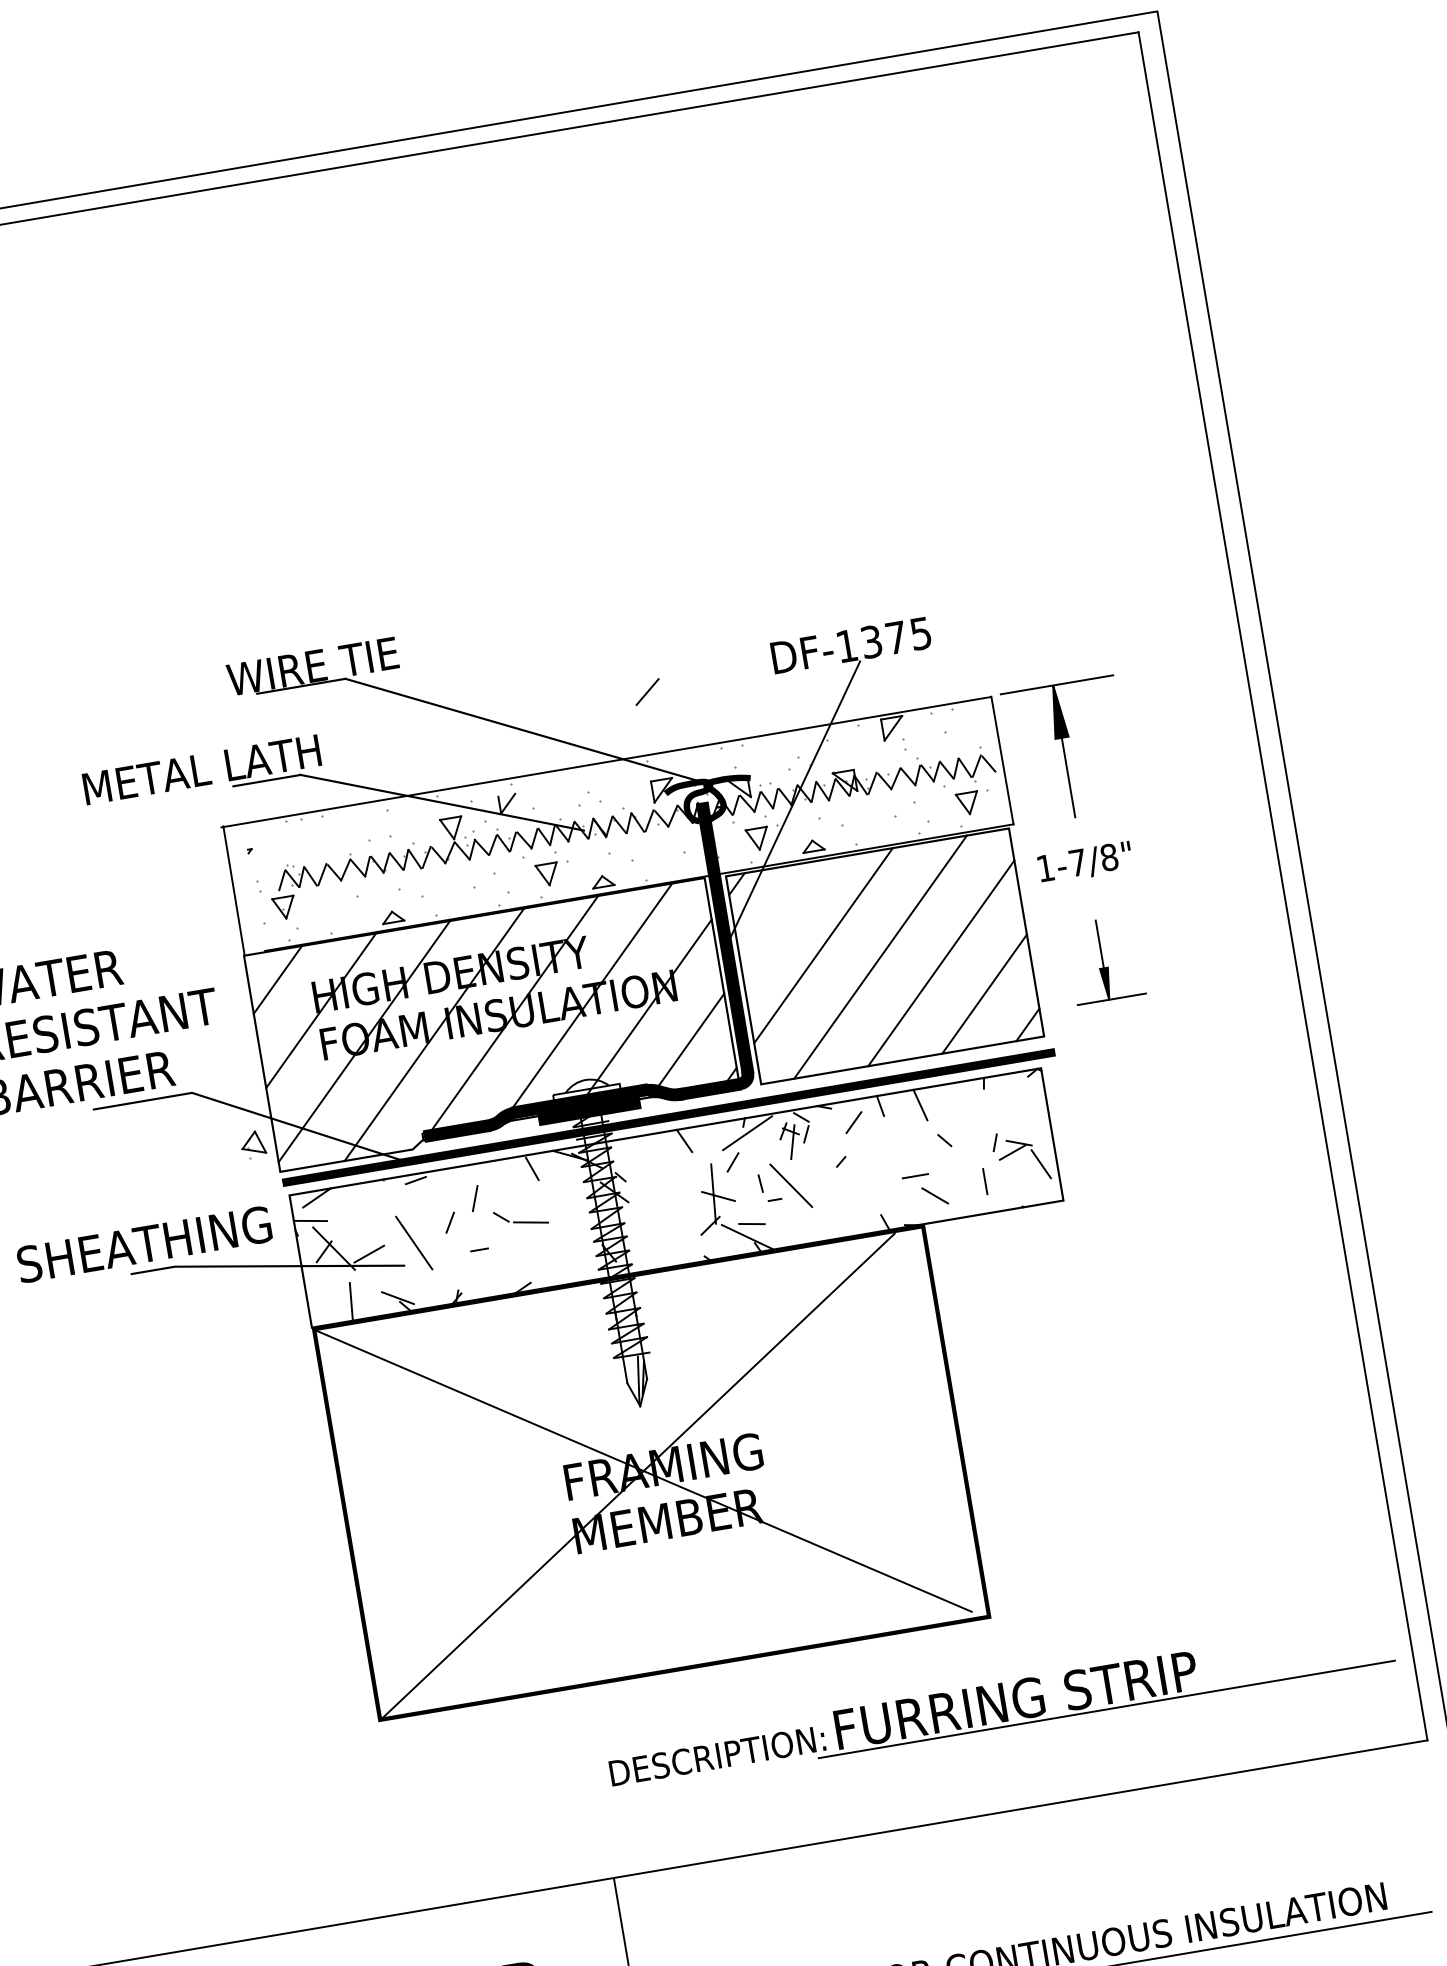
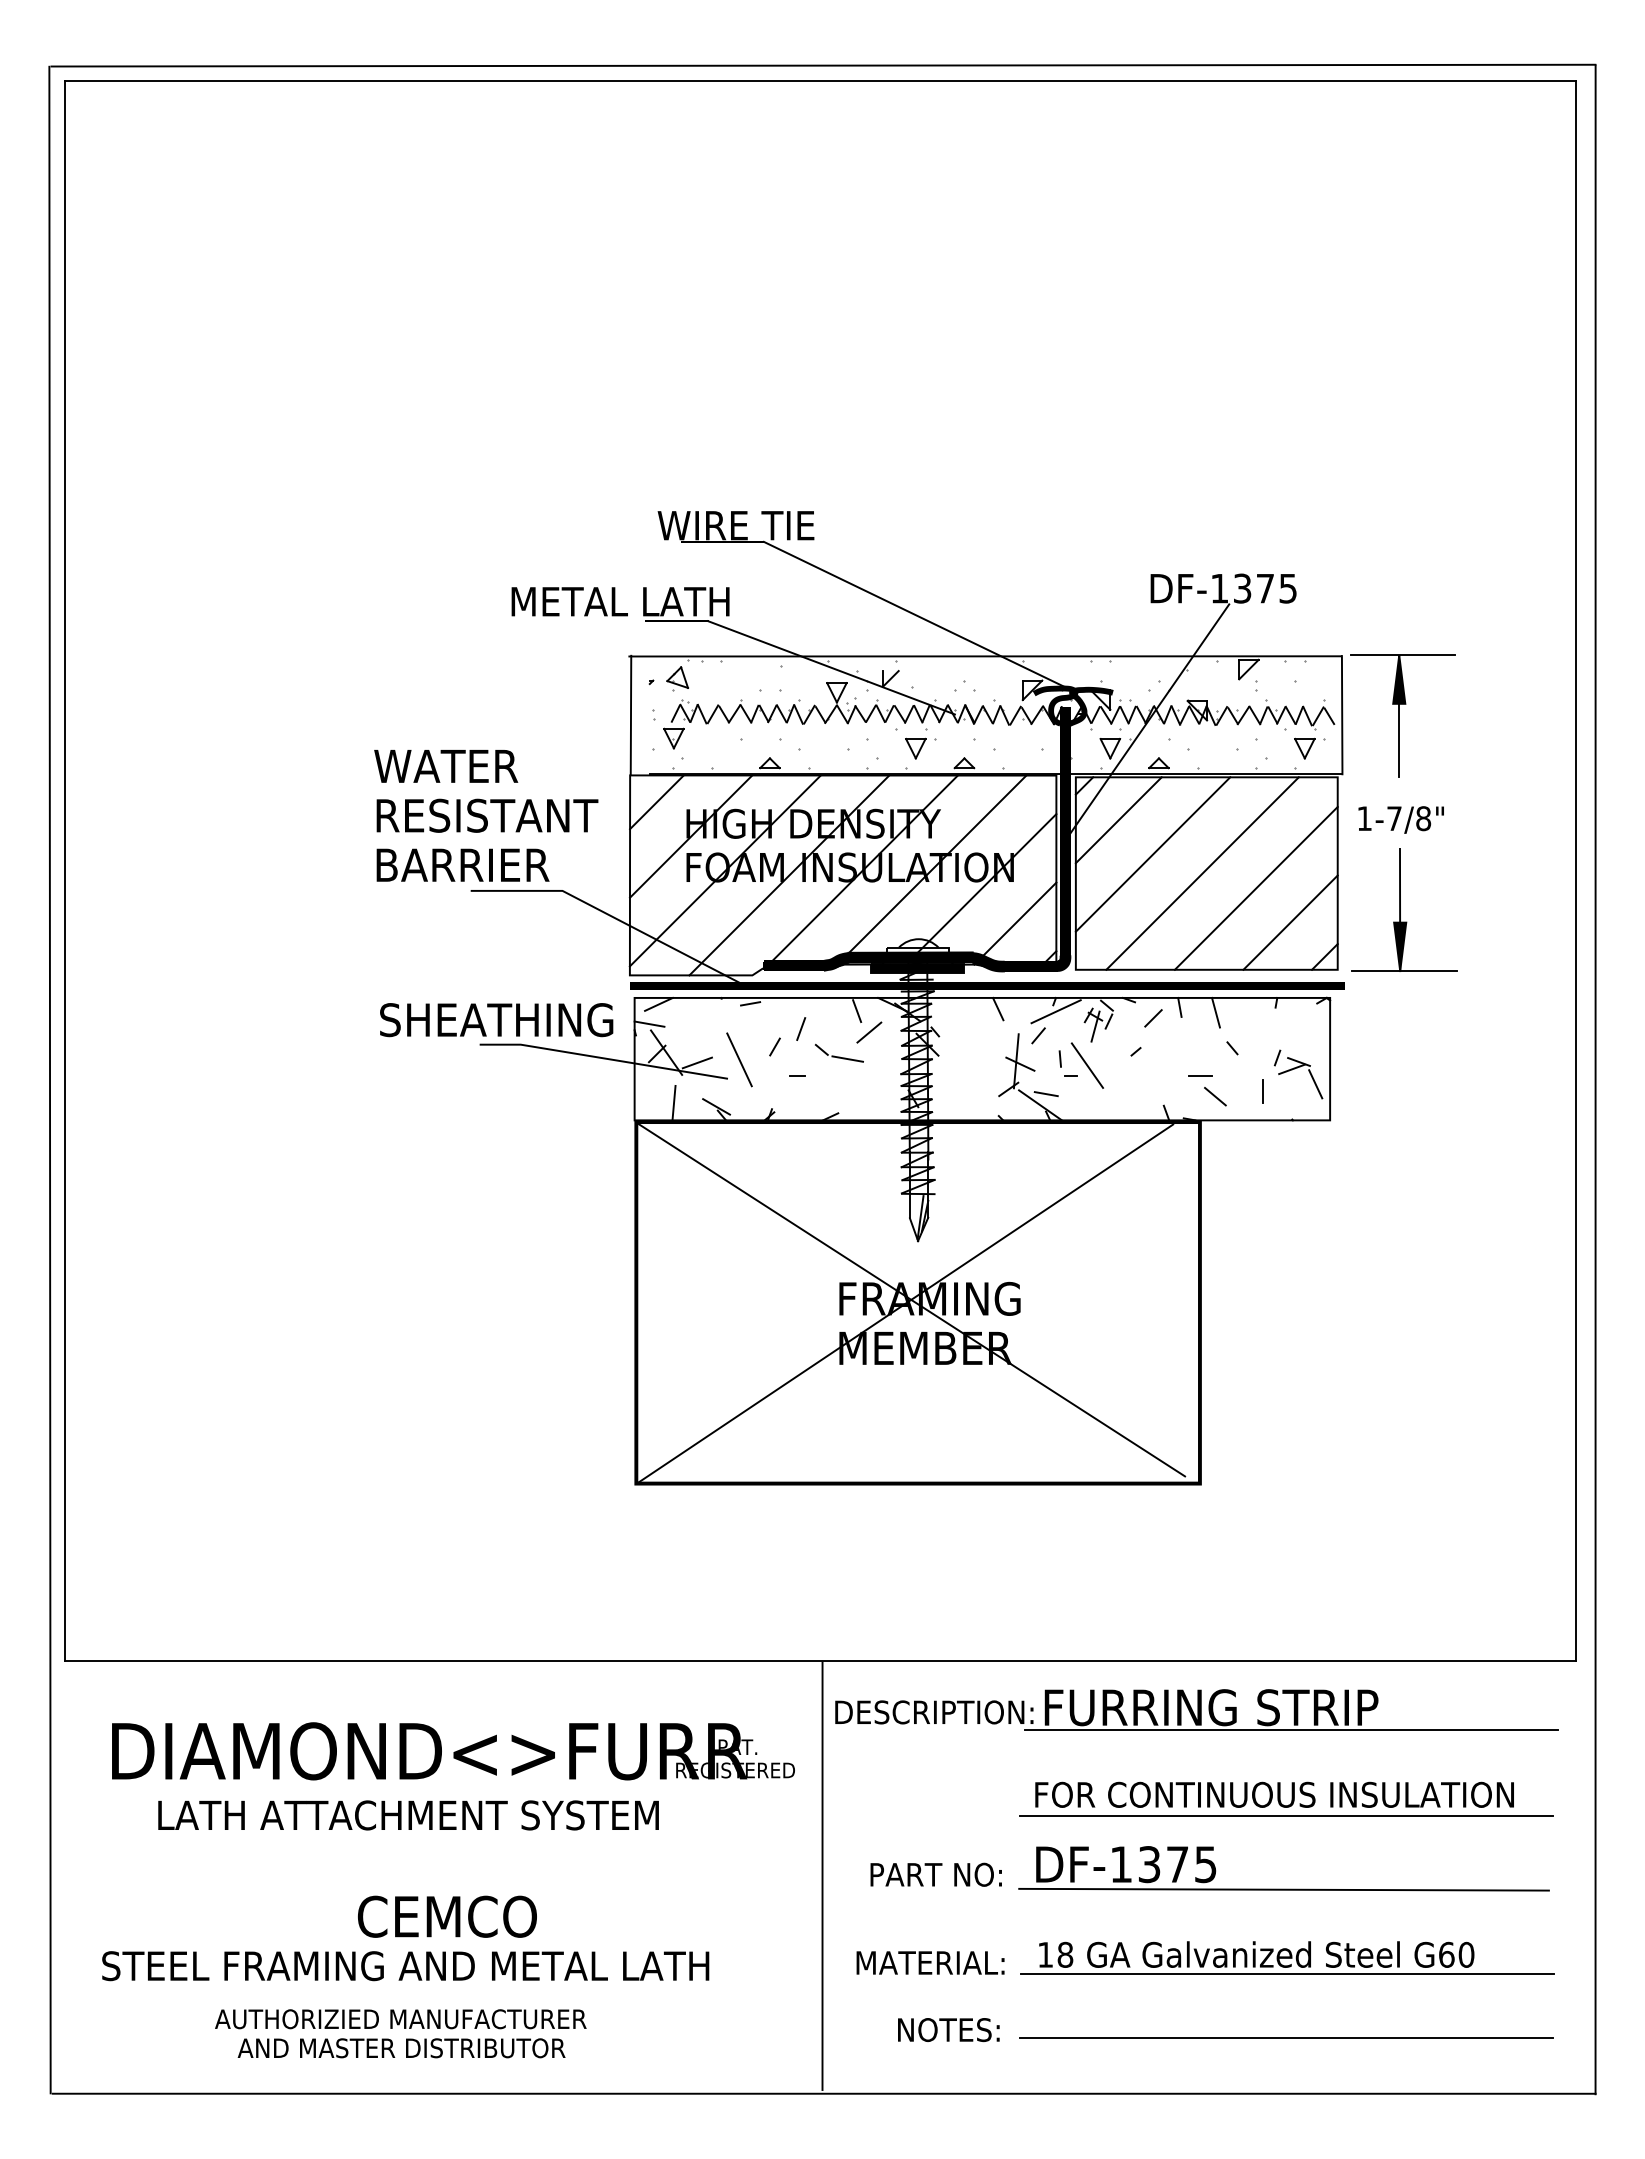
line: (647, 691) -> (869, 1032), moved
line: (779, 915) -> (1118, 820), added
part: (1105, 959) -> (1404, 909), size x1.67
part: (253, 1144) -> (677, 678), moved
part: (1000, 1704) -> (1196, 1709), moved

